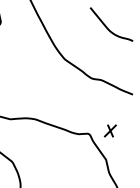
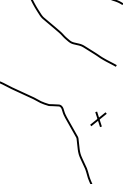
part: (109, 130) -> (97, 118), moved

